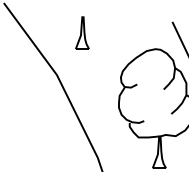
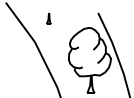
part: (81, 31) -> (48, 18), size x0.6

